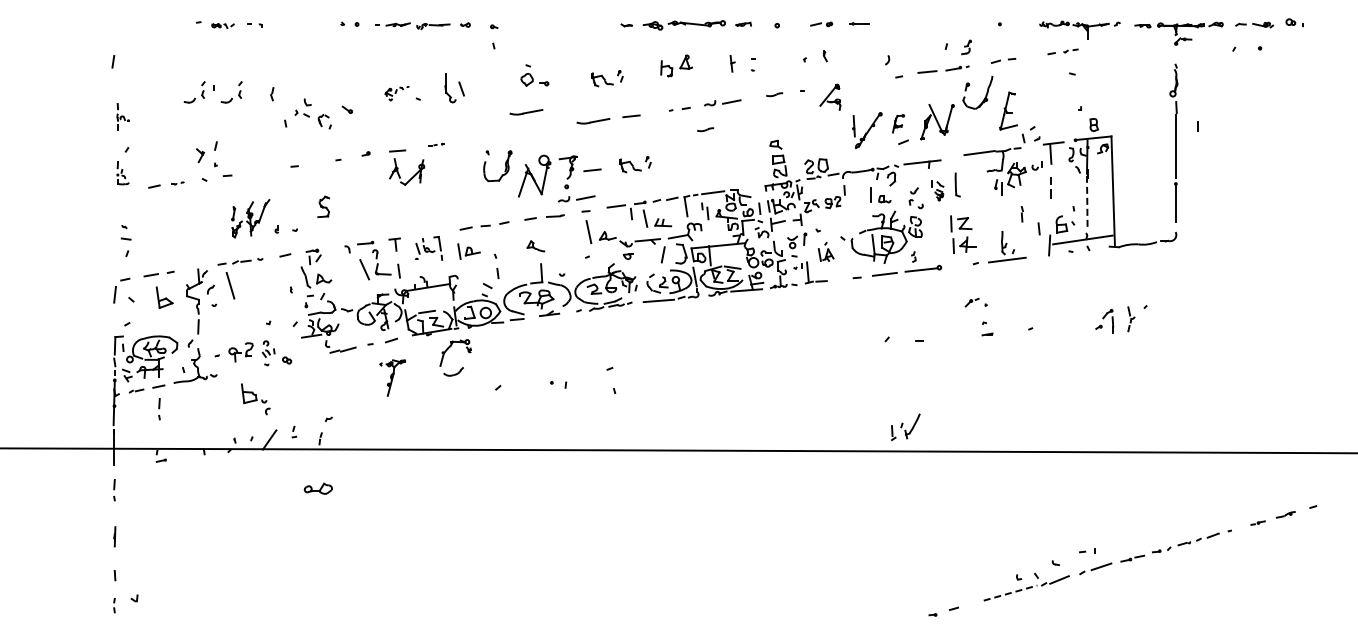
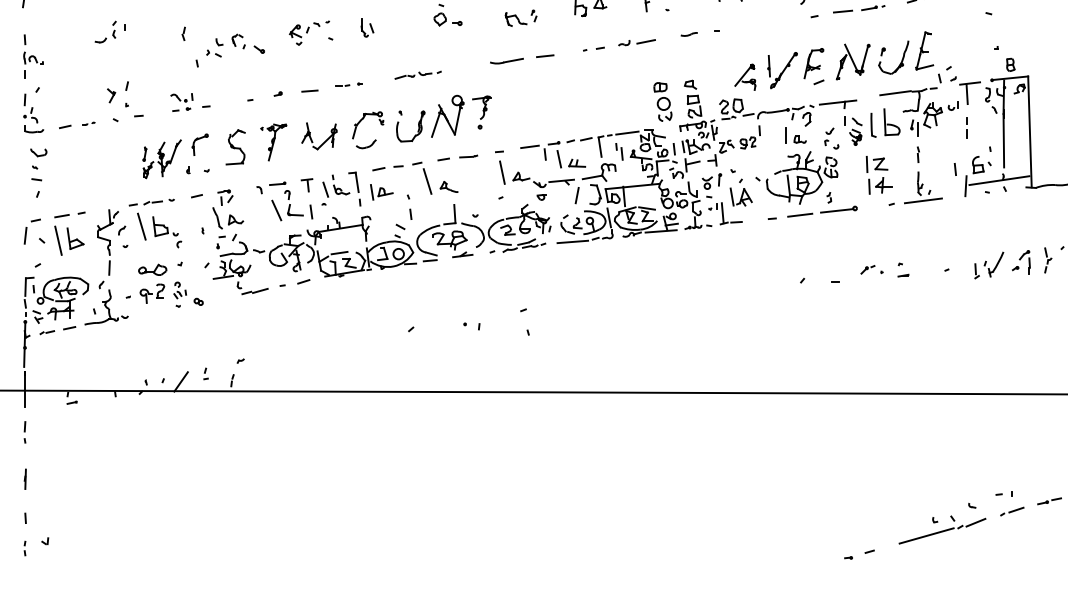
part: (454, 87) -> (367, 27), size x0.62
part: (231, 92) -> (142, 32), removed
part: (396, 93) -> (308, 33), size x1.67
part: (985, 95) -> (901, 60), moved
part: (830, 96) -> (745, 76), moved
part: (526, 112) -> (439, 52), removed
part: (122, 116) -> (33, 56), size x1.67
part: (324, 121) -> (238, 41), moved
part: (898, 123) -> (813, 63), size x1.67
part: (705, 129) -> (619, 69), removed
part: (504, 134) -> (417, 74), added
part: (436, 144) -> (349, 84), size x1.67
part: (748, 161) -> (662, 101), added
part: (269, 162) -> (181, 102), added
part: (635, 164) -> (549, 104), removed
part: (505, 166) -> (418, 126), moved
line: (592, 170) -> (506, 110), removed
part: (122, 172) -> (33, 112), size x1.67
part: (412, 176) -> (324, 140), moved
part: (975, 181) -> (891, 121), added
part: (937, 190) -> (853, 130), size x1.43
part: (576, 198) -> (489, 138), removed
line: (1087, 200) -> (1004, 140), dashed -> solid
part: (288, 204) -> (200, 144), added
part: (323, 206) -> (235, 146), size x1.67
part: (127, 212) -> (38, 152), added
line: (1021, 214) -> (917, 154), moved
line: (514, 240) -> (427, 181), added
part: (428, 248) -> (340, 189), size x1.43
part: (825, 251) -> (740, 192), size x1.43
line: (147, 299) -> (58, 240), added
part: (975, 302) -> (871, 269), moved
part: (448, 349) -> (361, 121), moved
part: (392, 377) -> (273, 141), moved
part: (255, 399) -> (166, 232), moved
line: (159, 409) -> (70, 351), removed
part: (905, 427) -> (988, 265), moved
part: (317, 488) -> (151, 269), moved
part: (1095, 568) -> (1012, 511), size x0.71
line: (1010, 593) -> (926, 536), dashed -> solid

